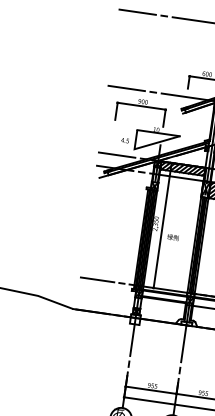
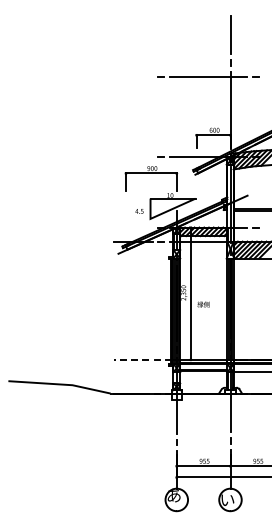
line: (137, 12) -> (133, 76), removed
line: (126, 88) -> (133, 157), removed
line: (117, 155) -> (133, 227), removed
line: (97, 279) -> (131, 359), solid -> dashed

